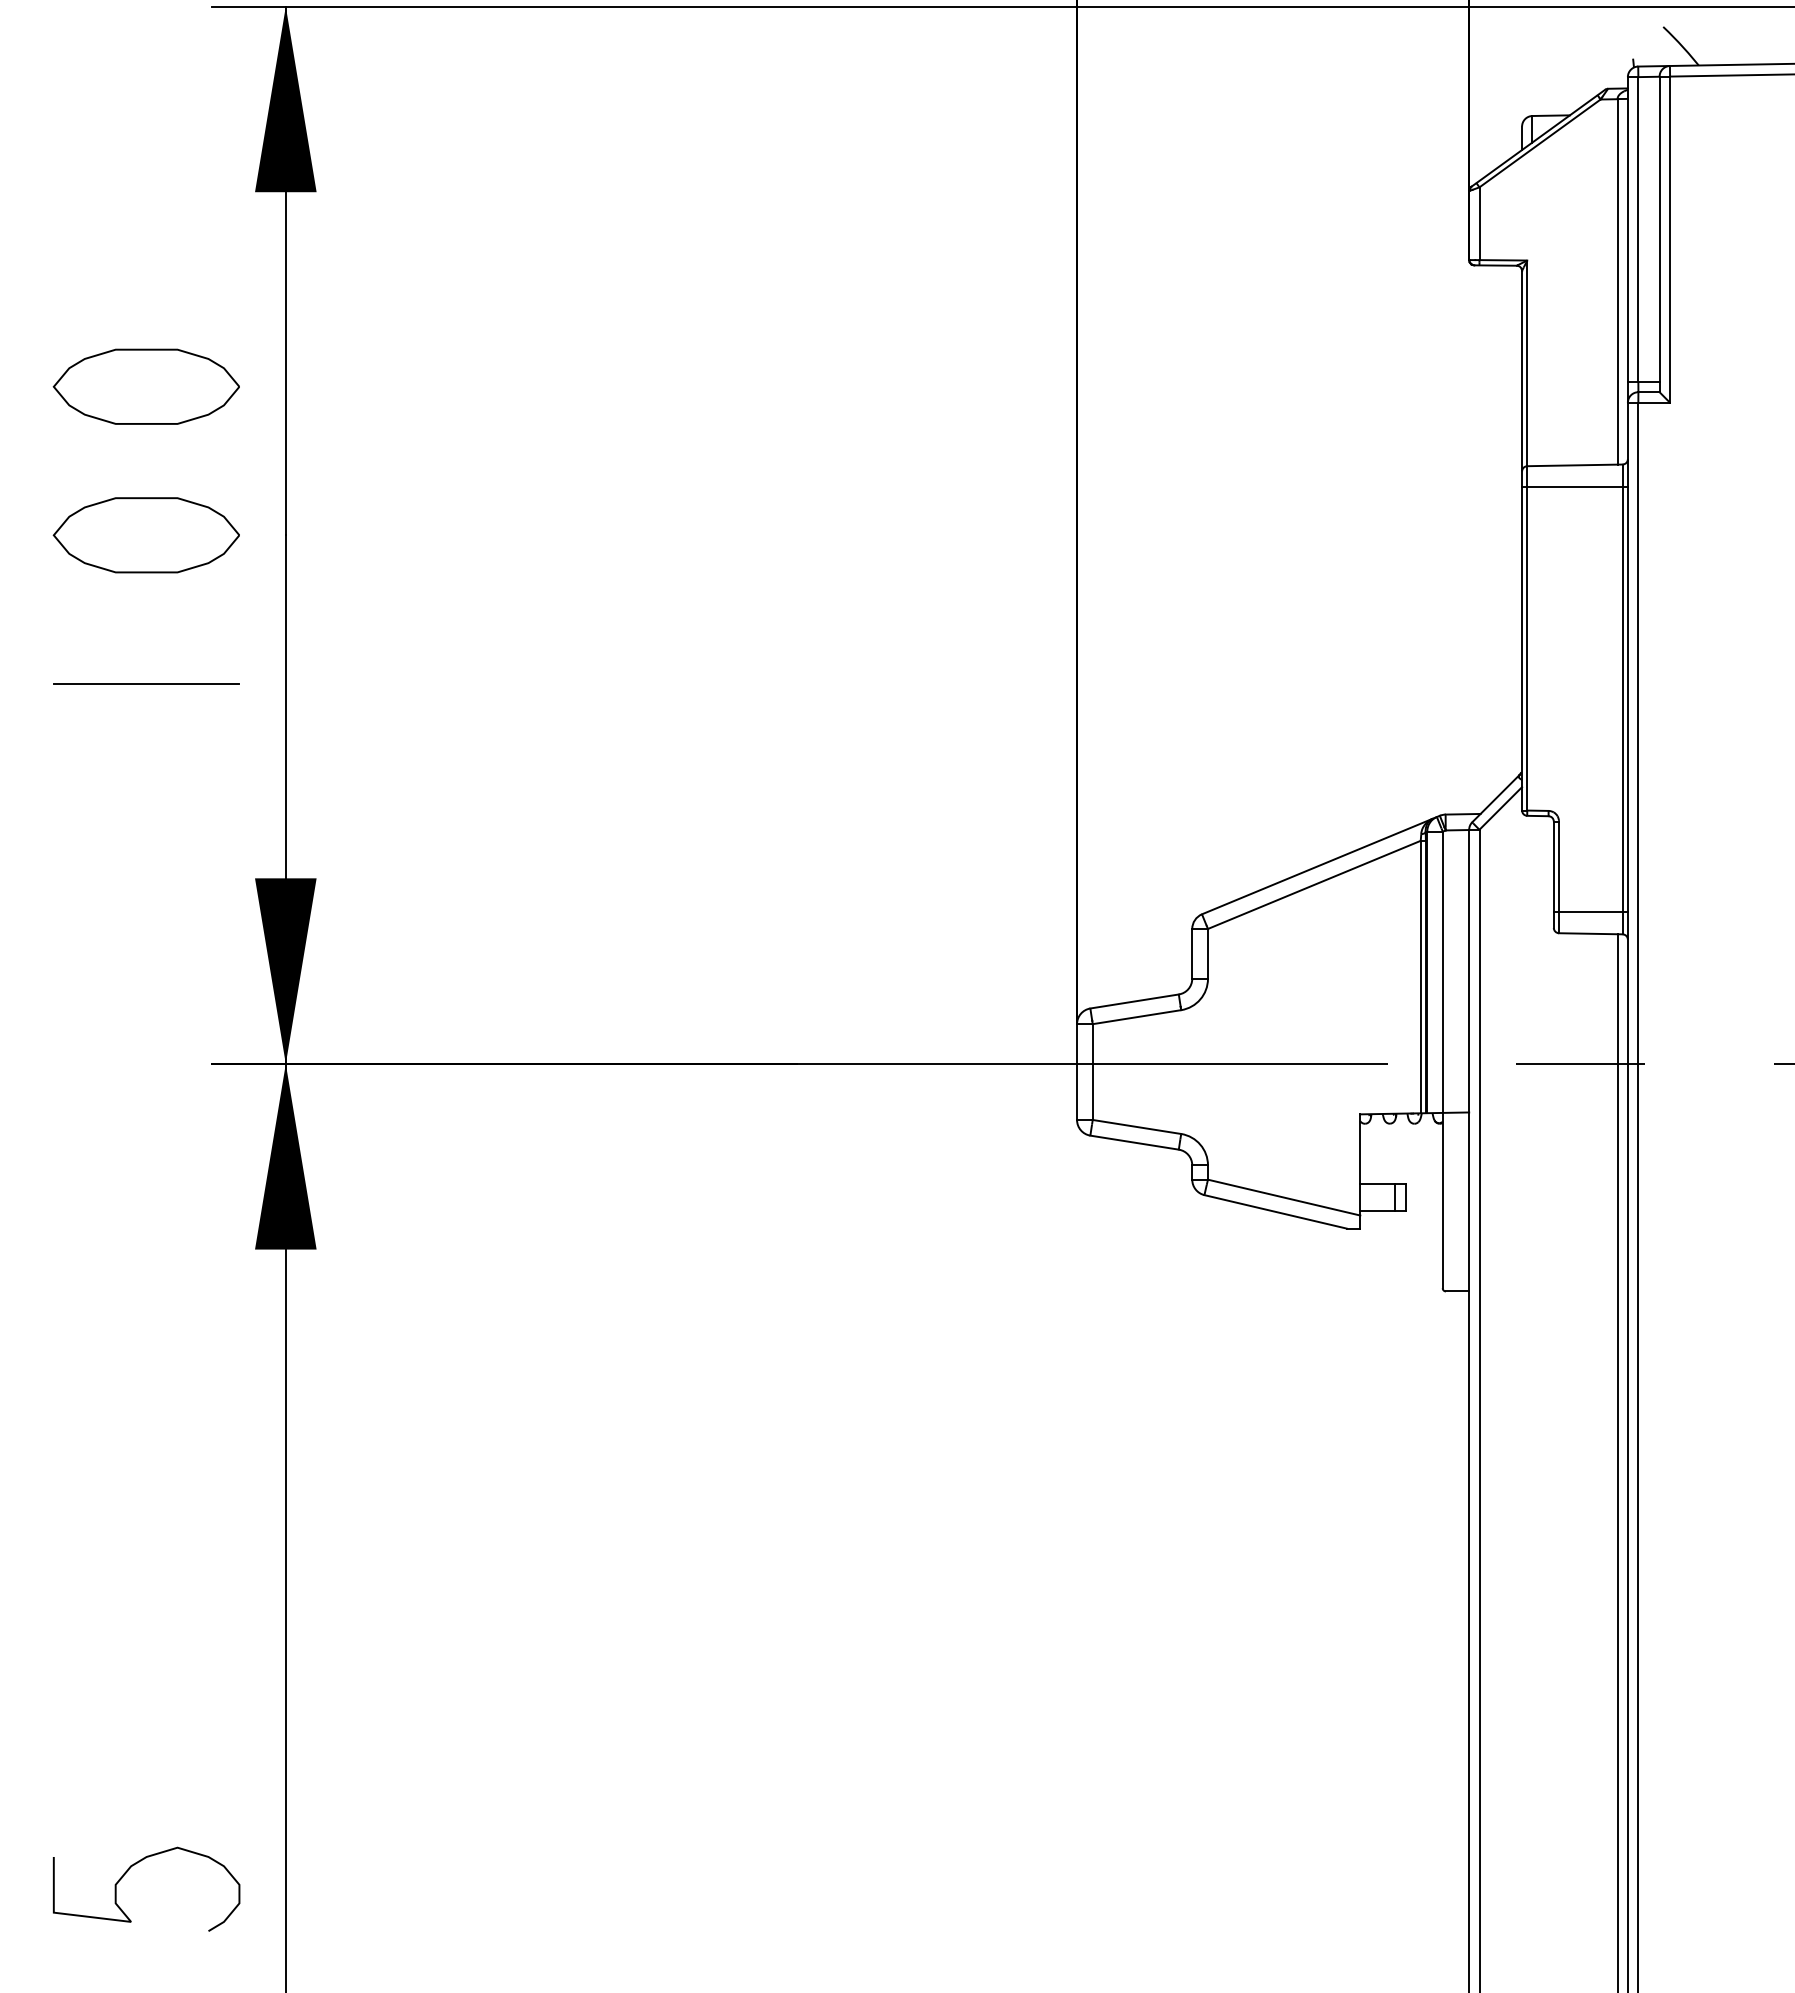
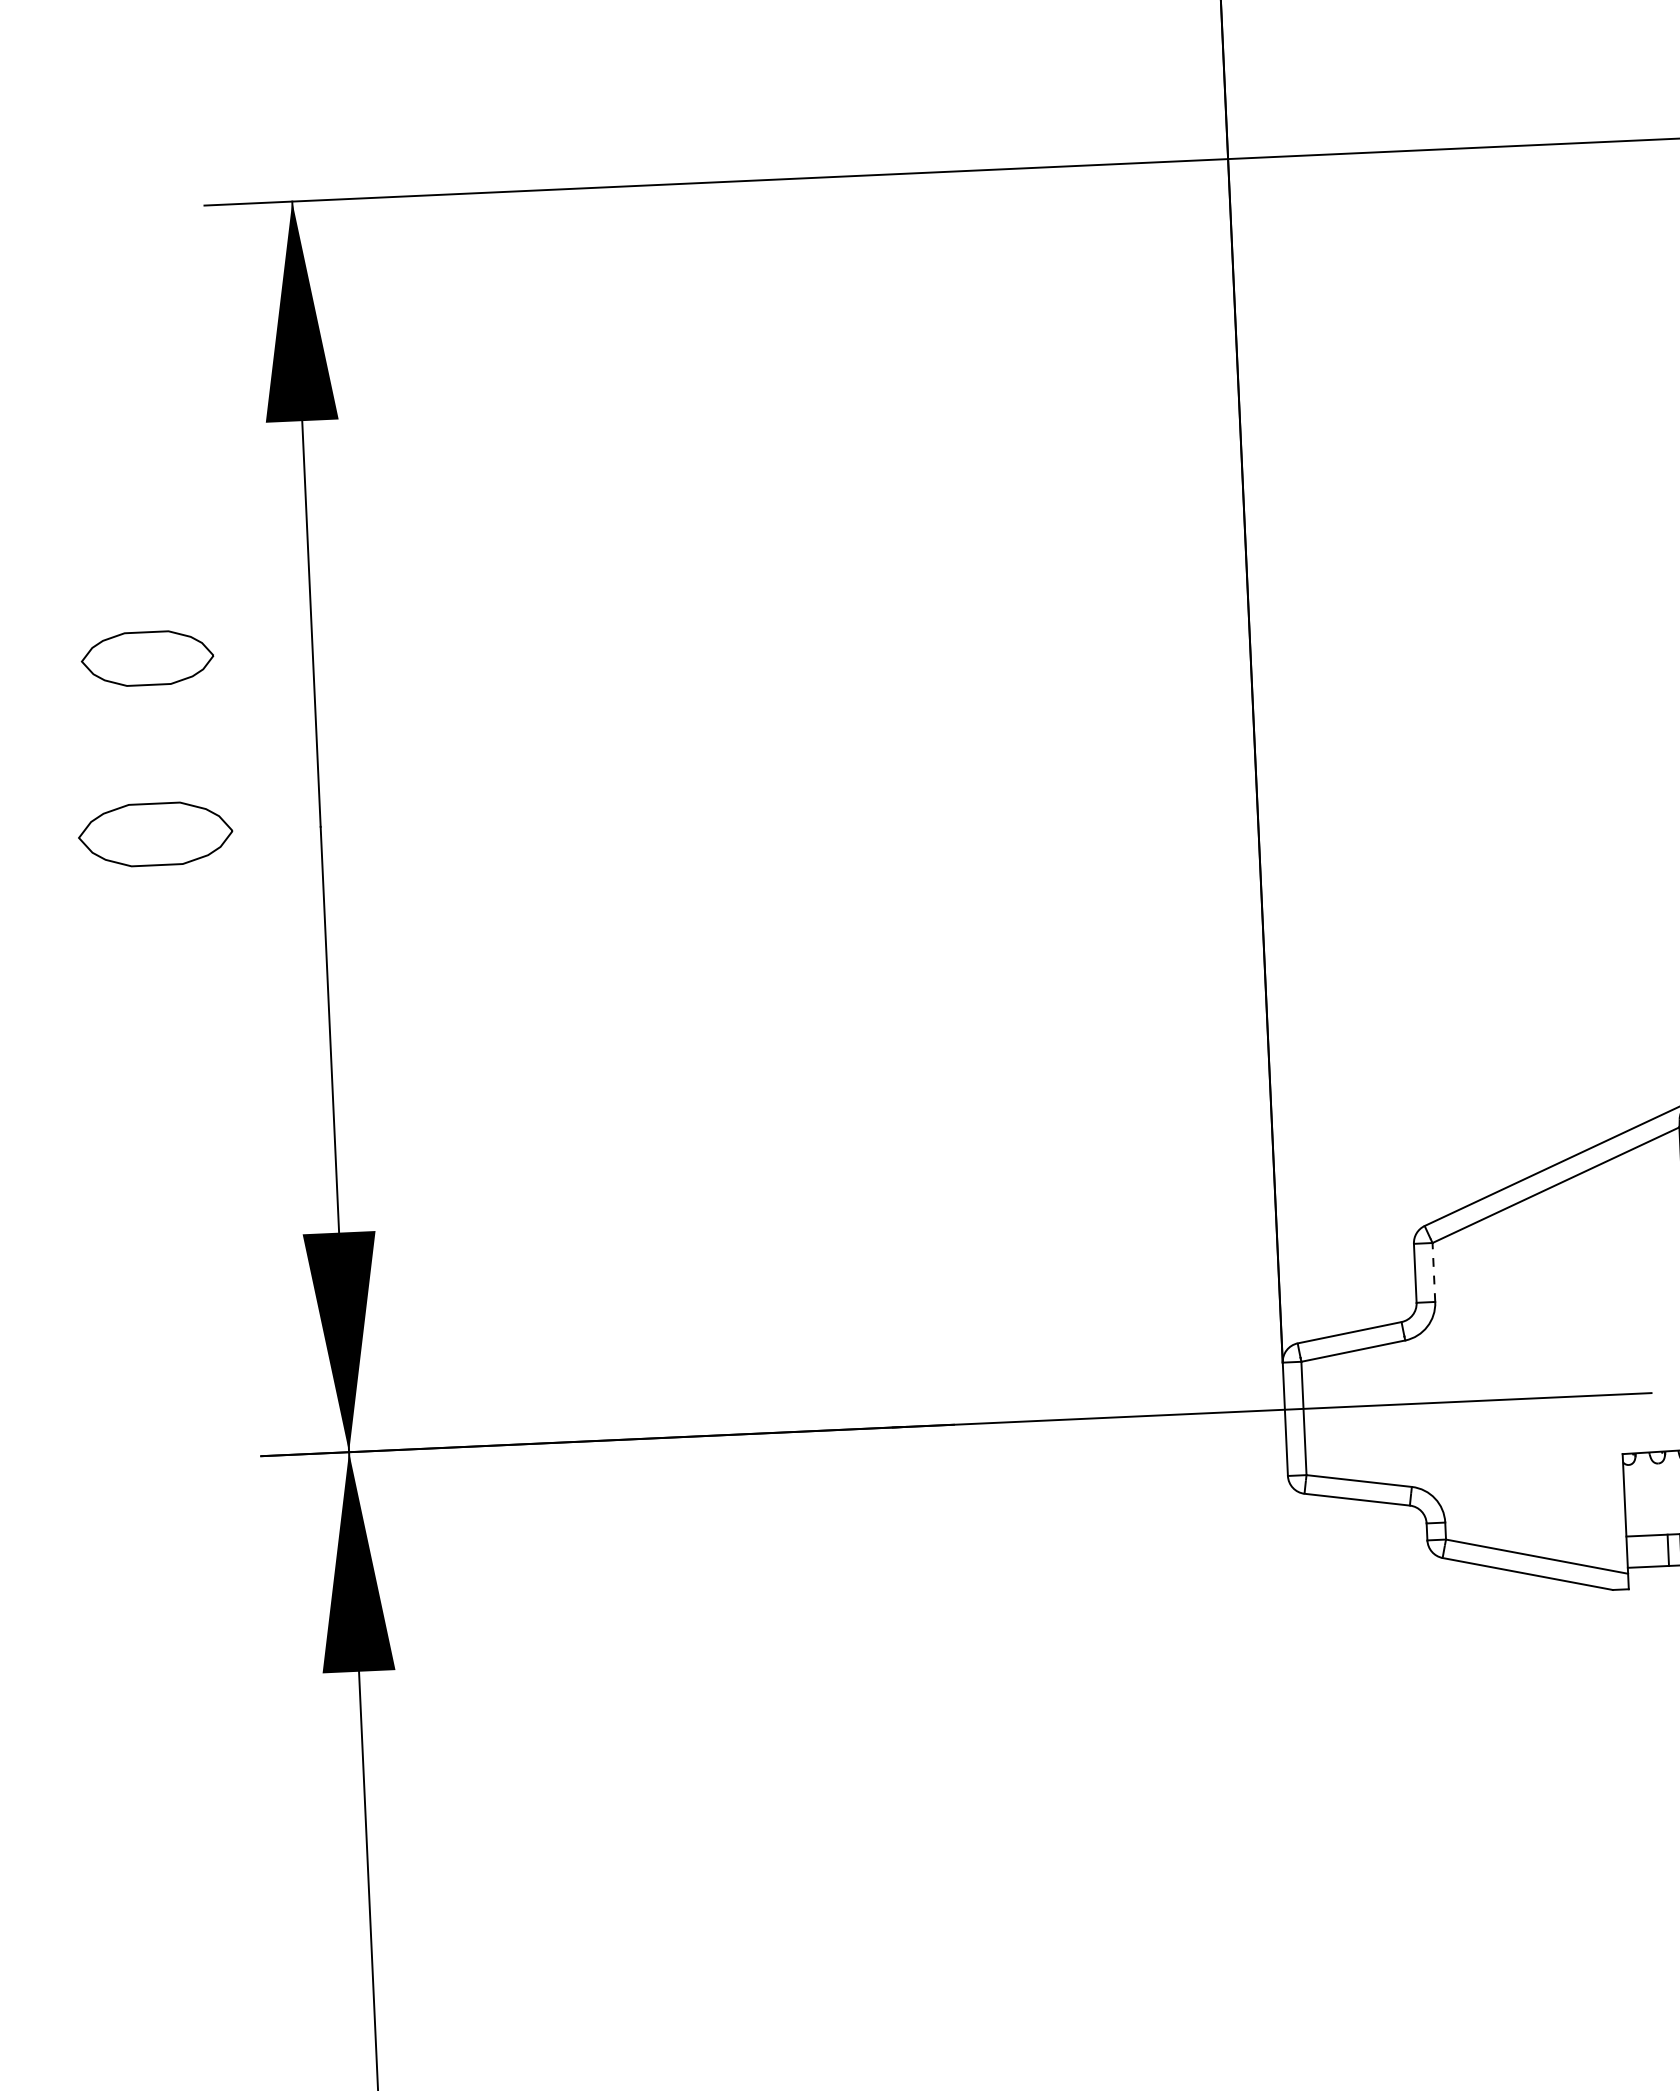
part: (145, 386) -> (146, 658), size x0.6
part: (145, 535) -> (154, 834), size x0.7
line: (146, 683) -> (163, 1009), removed
line: (1207, 953) -> (1433, 1272), solid -> dashed

